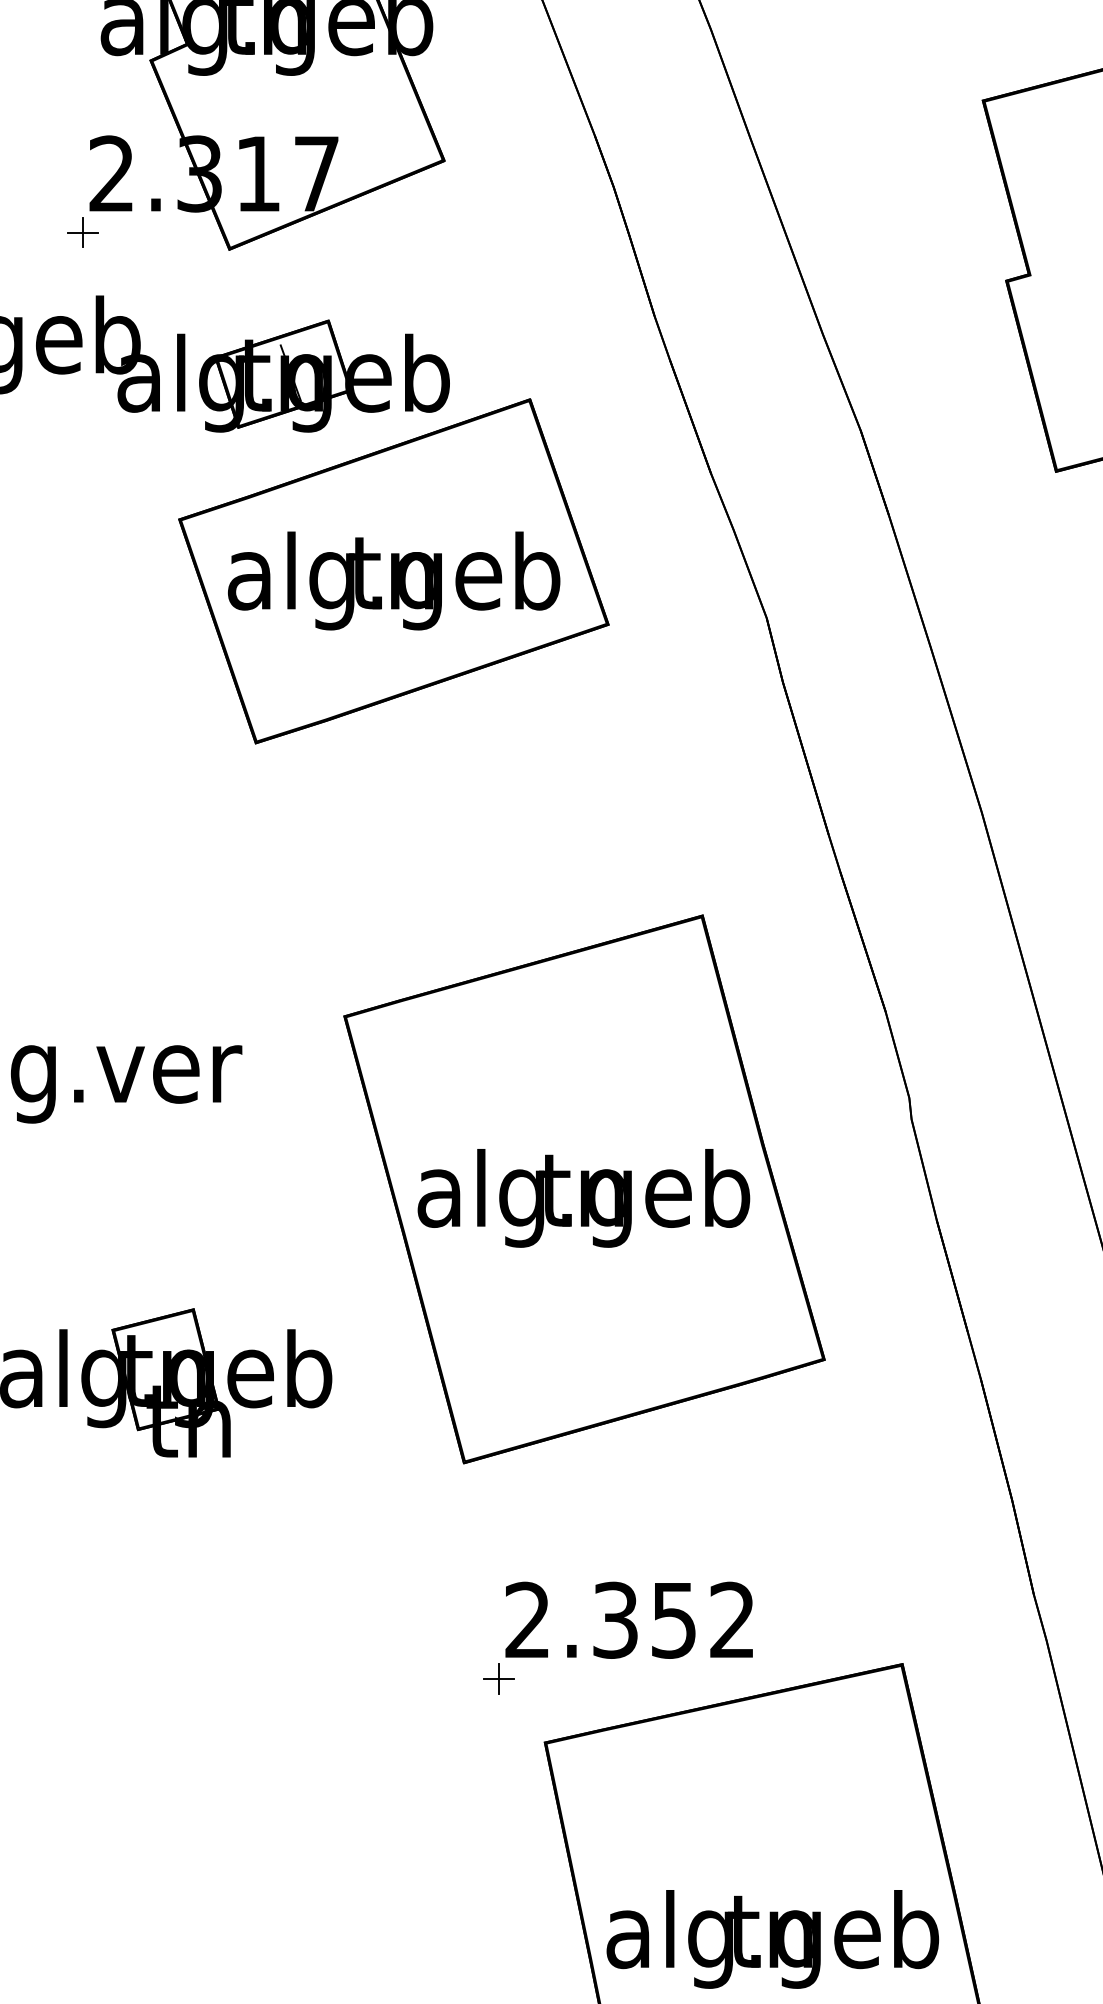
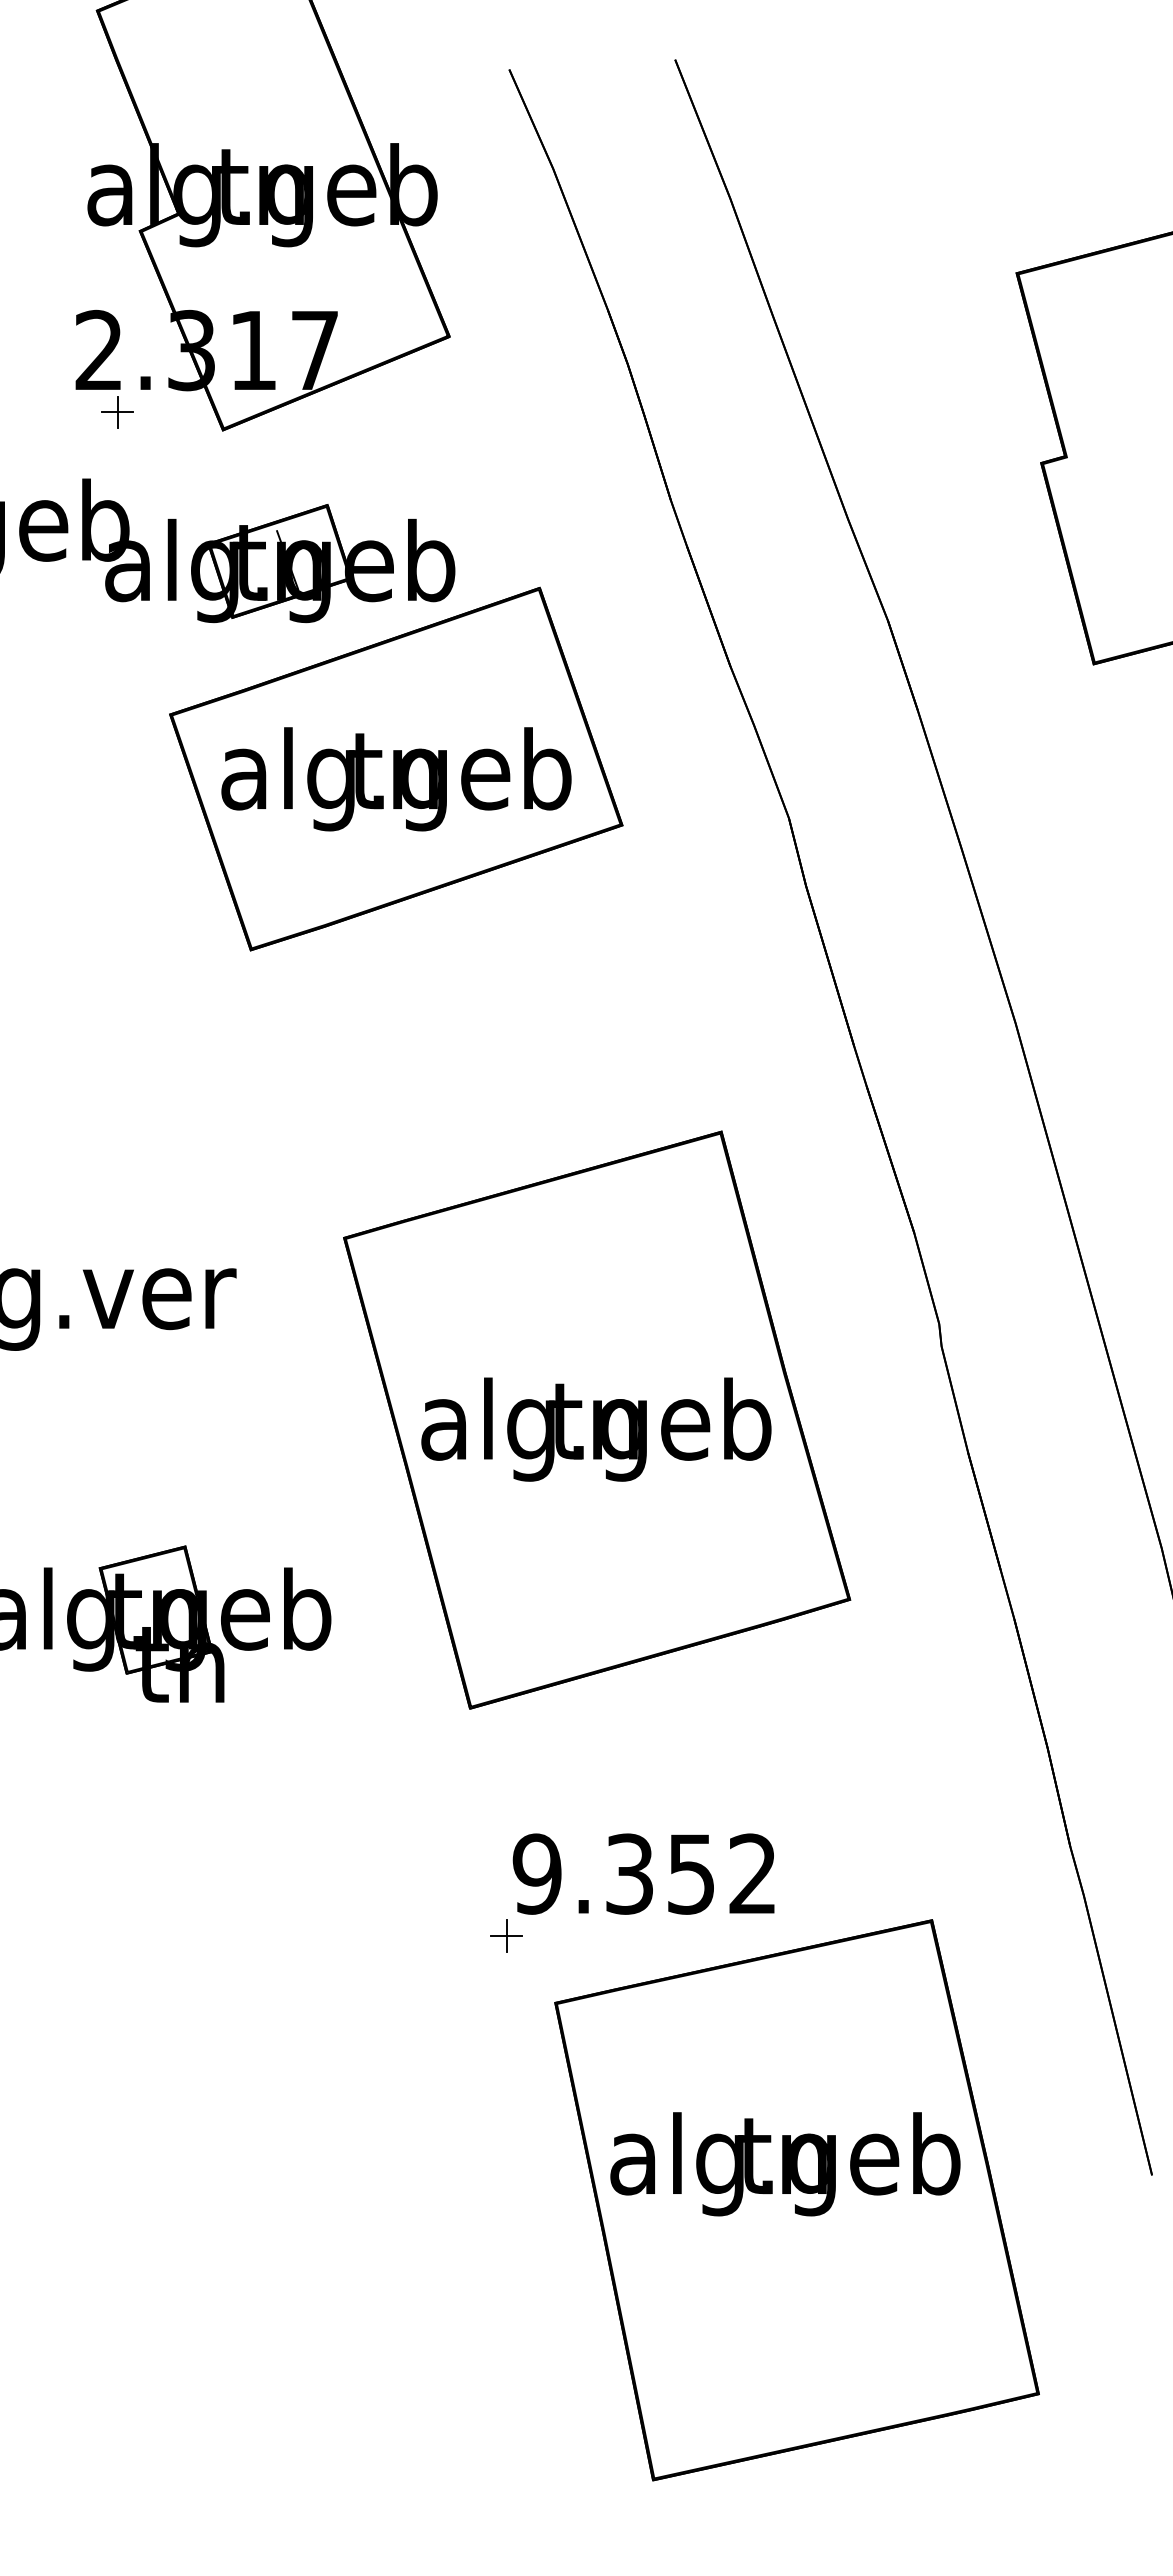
part: (82, 232) -> (117, 412), moved
text: (527, 1619) -> (536, 1873), 2.352 -> 9.352
text: (772, 1939) -> (785, 2164), moved

